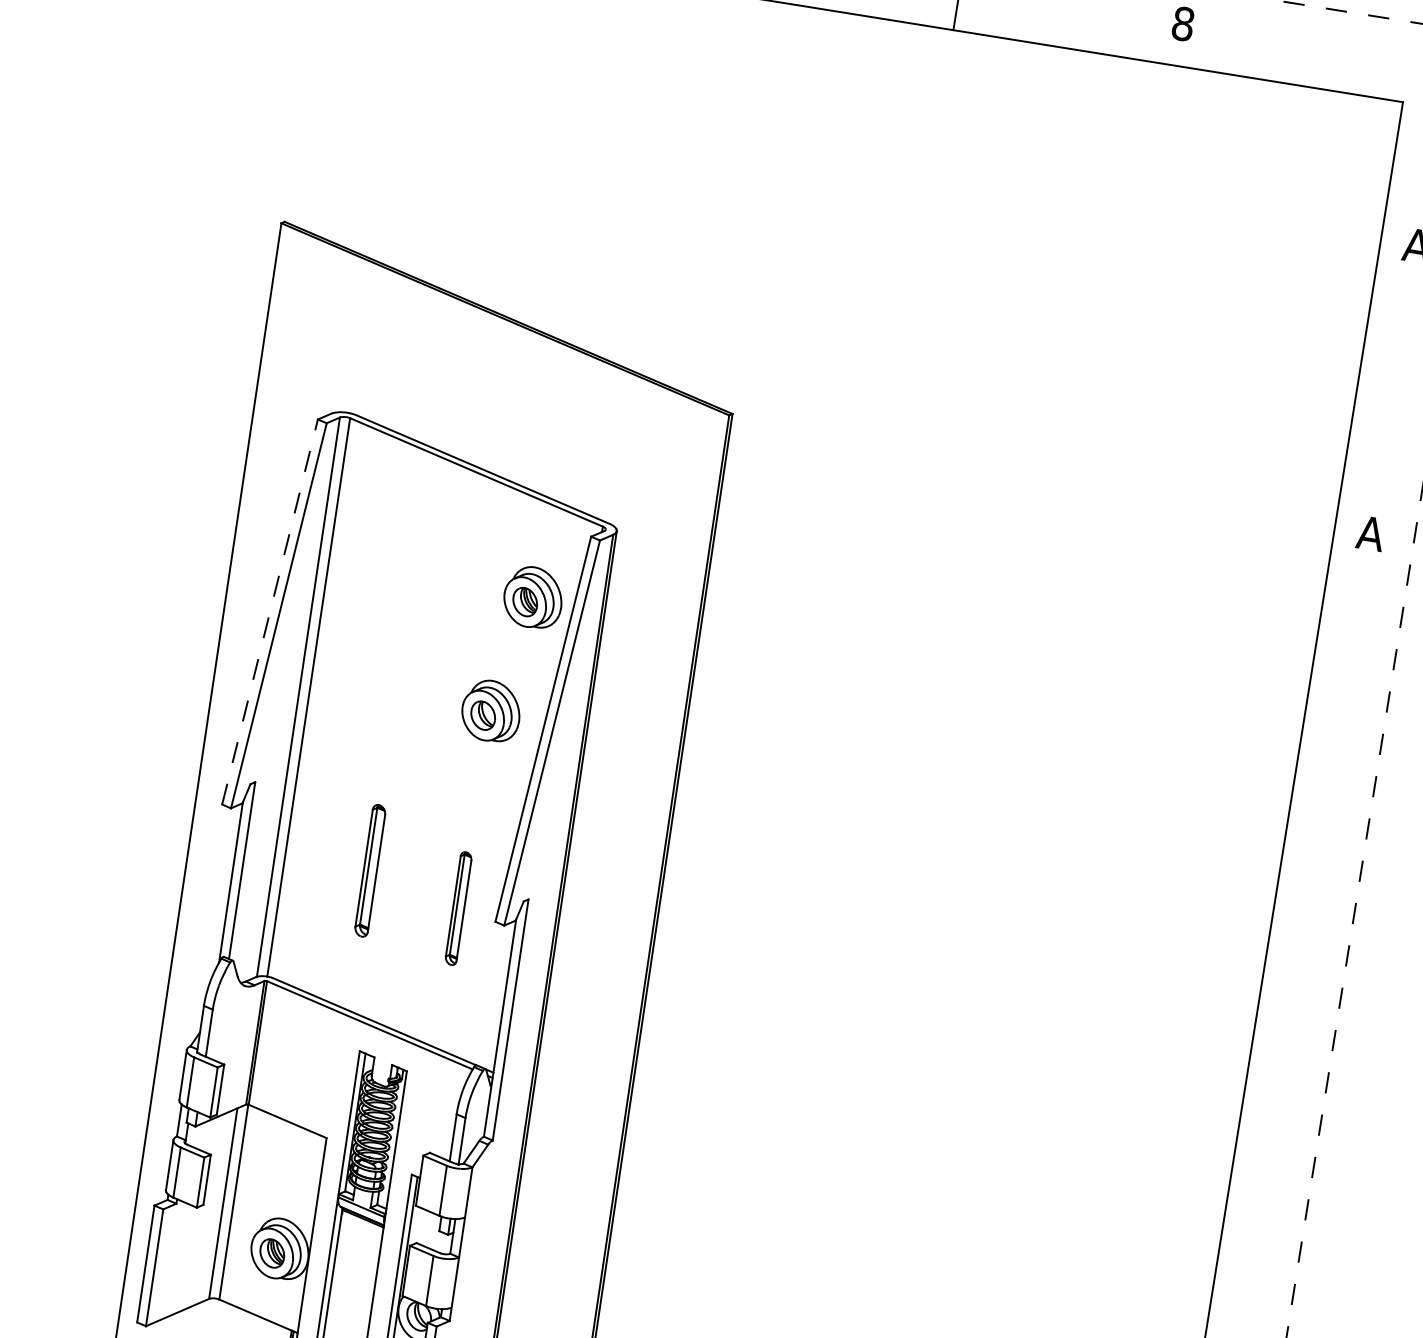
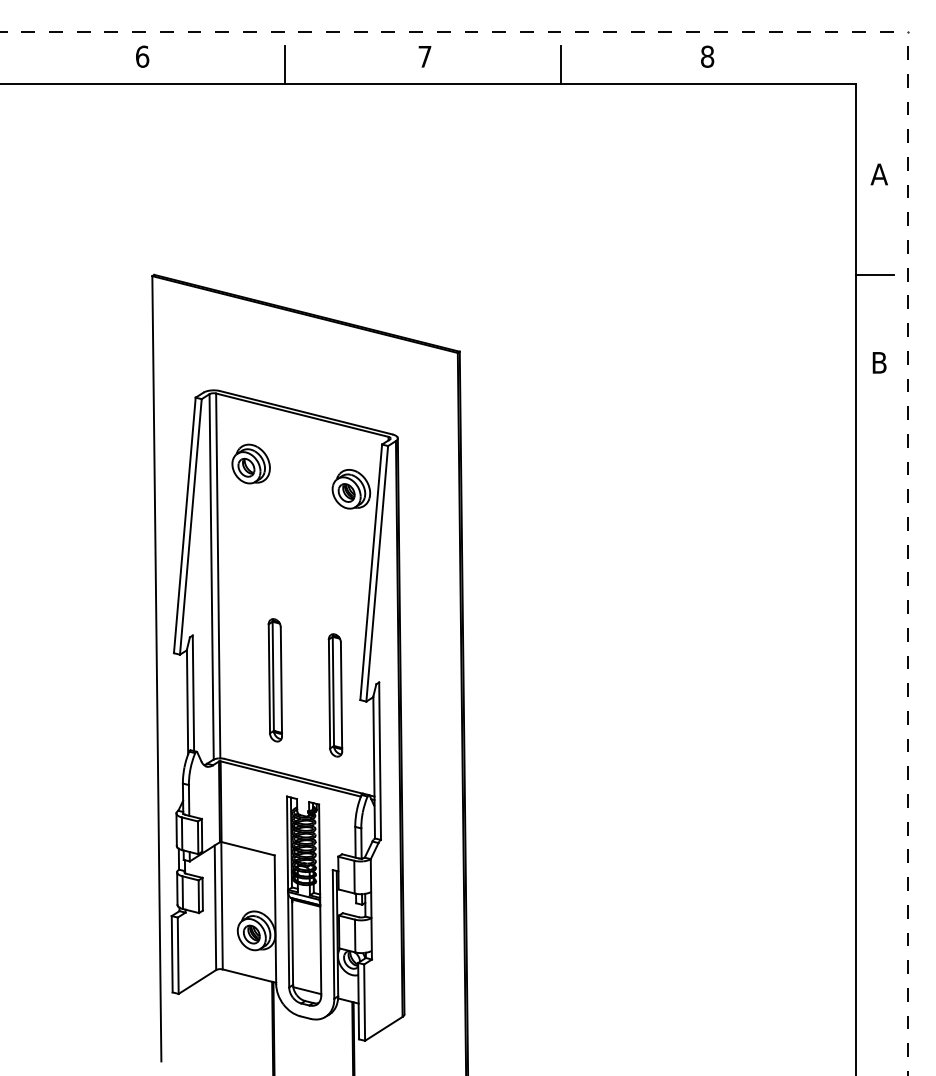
line: (1385, 397) -> (874, 274), added
text: (1371, 533) -> (879, 362), A -> B
line: (269, 610) -> (184, 524), dashed -> solid
part: (490, 710) -> (250, 463), moved
part: (369, 870) -> (274, 680), size x1.43
part: (458, 908) -> (335, 695), size x1.67

